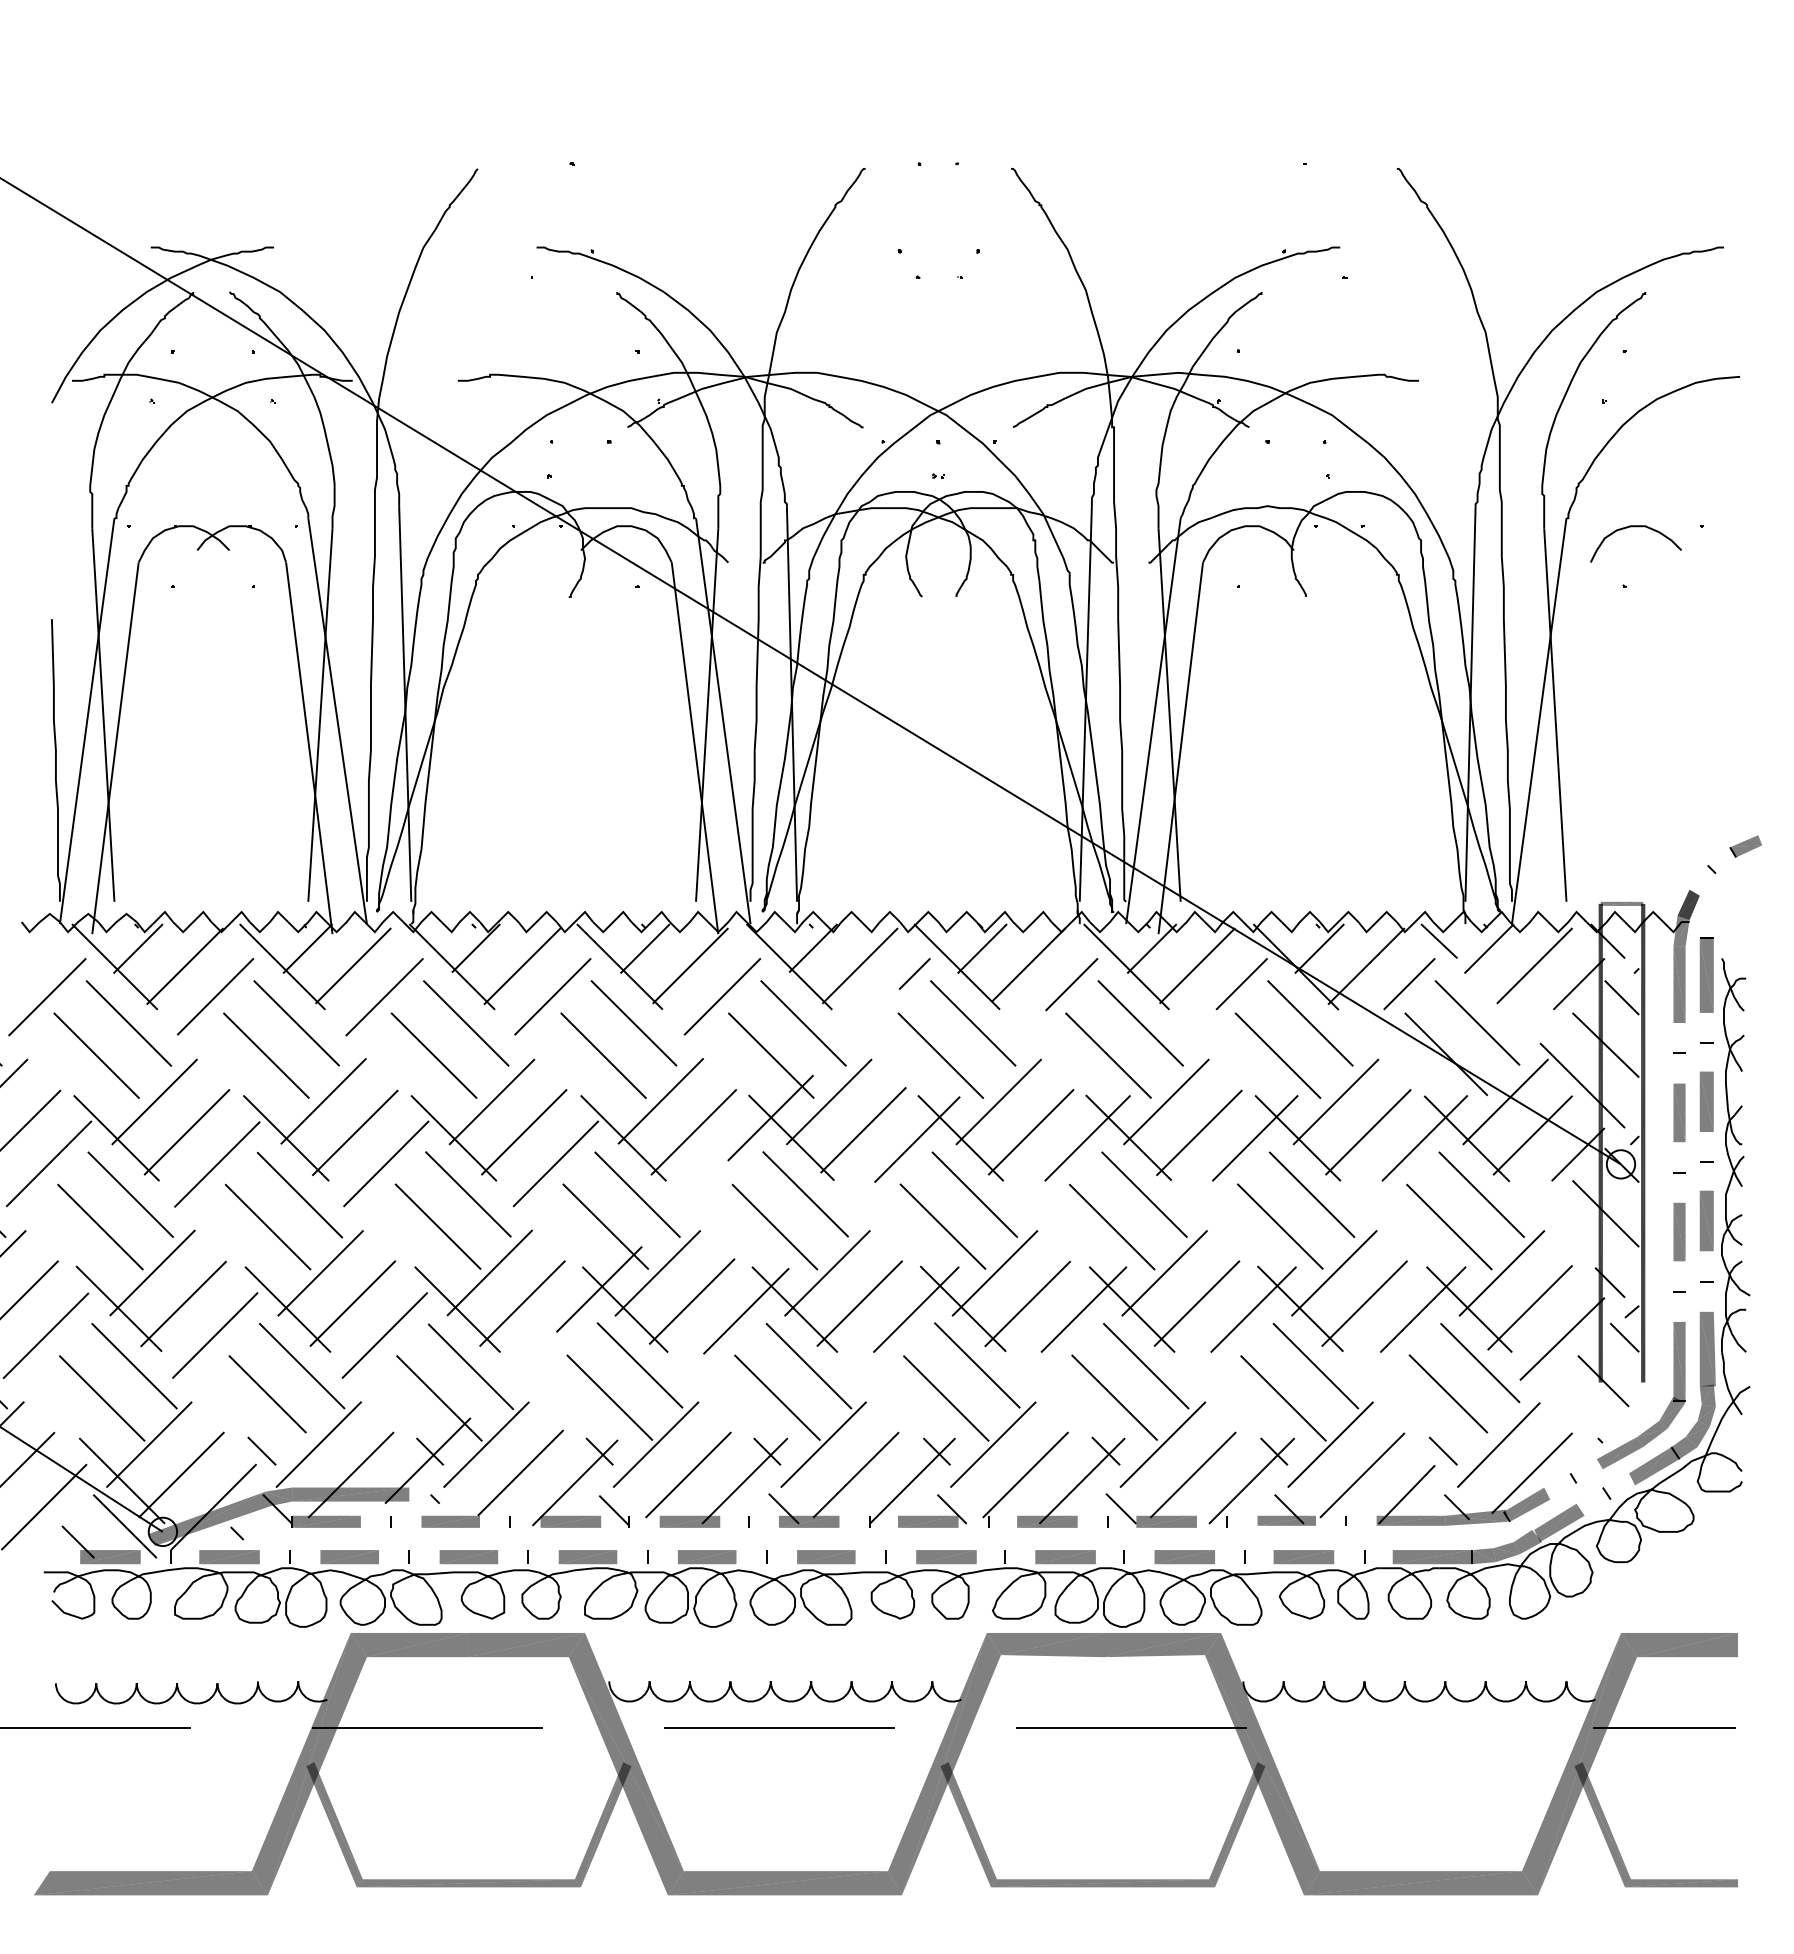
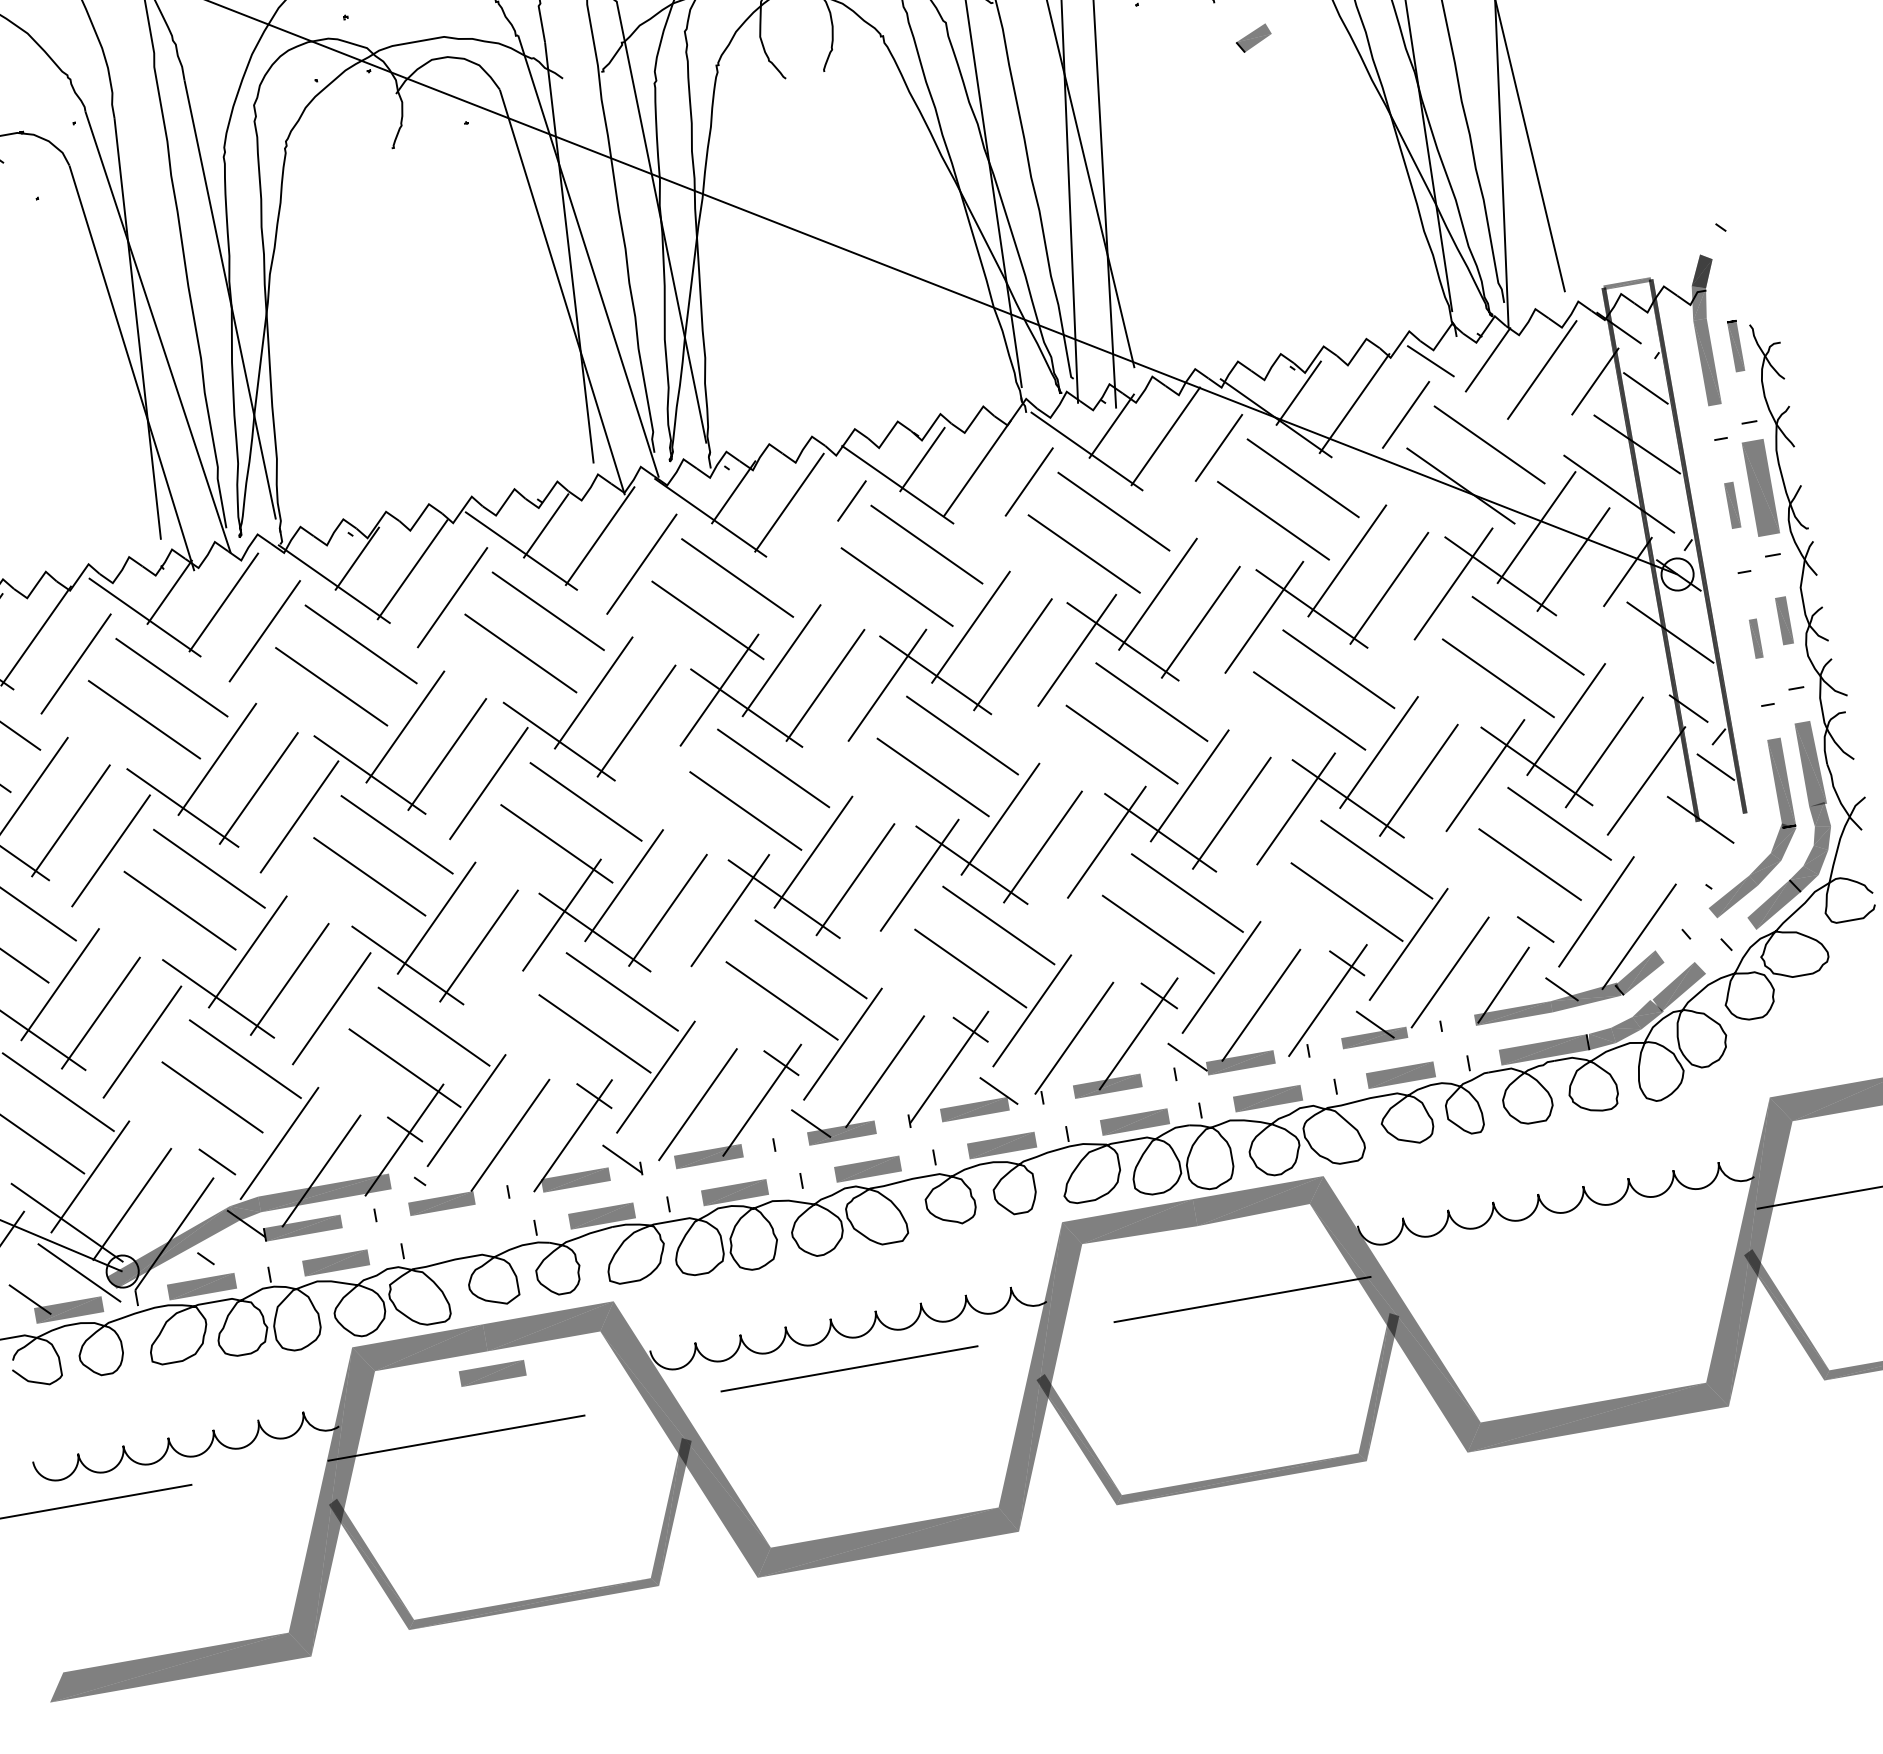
part: (1745, 846) -> (1253, 38), moved
part: (1706, 974) -> (1735, 345), size x0.6
part: (1706, 1101) -> (1760, 487), size x1.4
part: (1679, 1112) -> (1732, 505), size x0.7
part: (1706, 1220) -> (1784, 620), size x0.7
part: (1679, 1232) -> (1756, 639), size x0.6
part: (468, 1556) -> (492, 1372), moved

